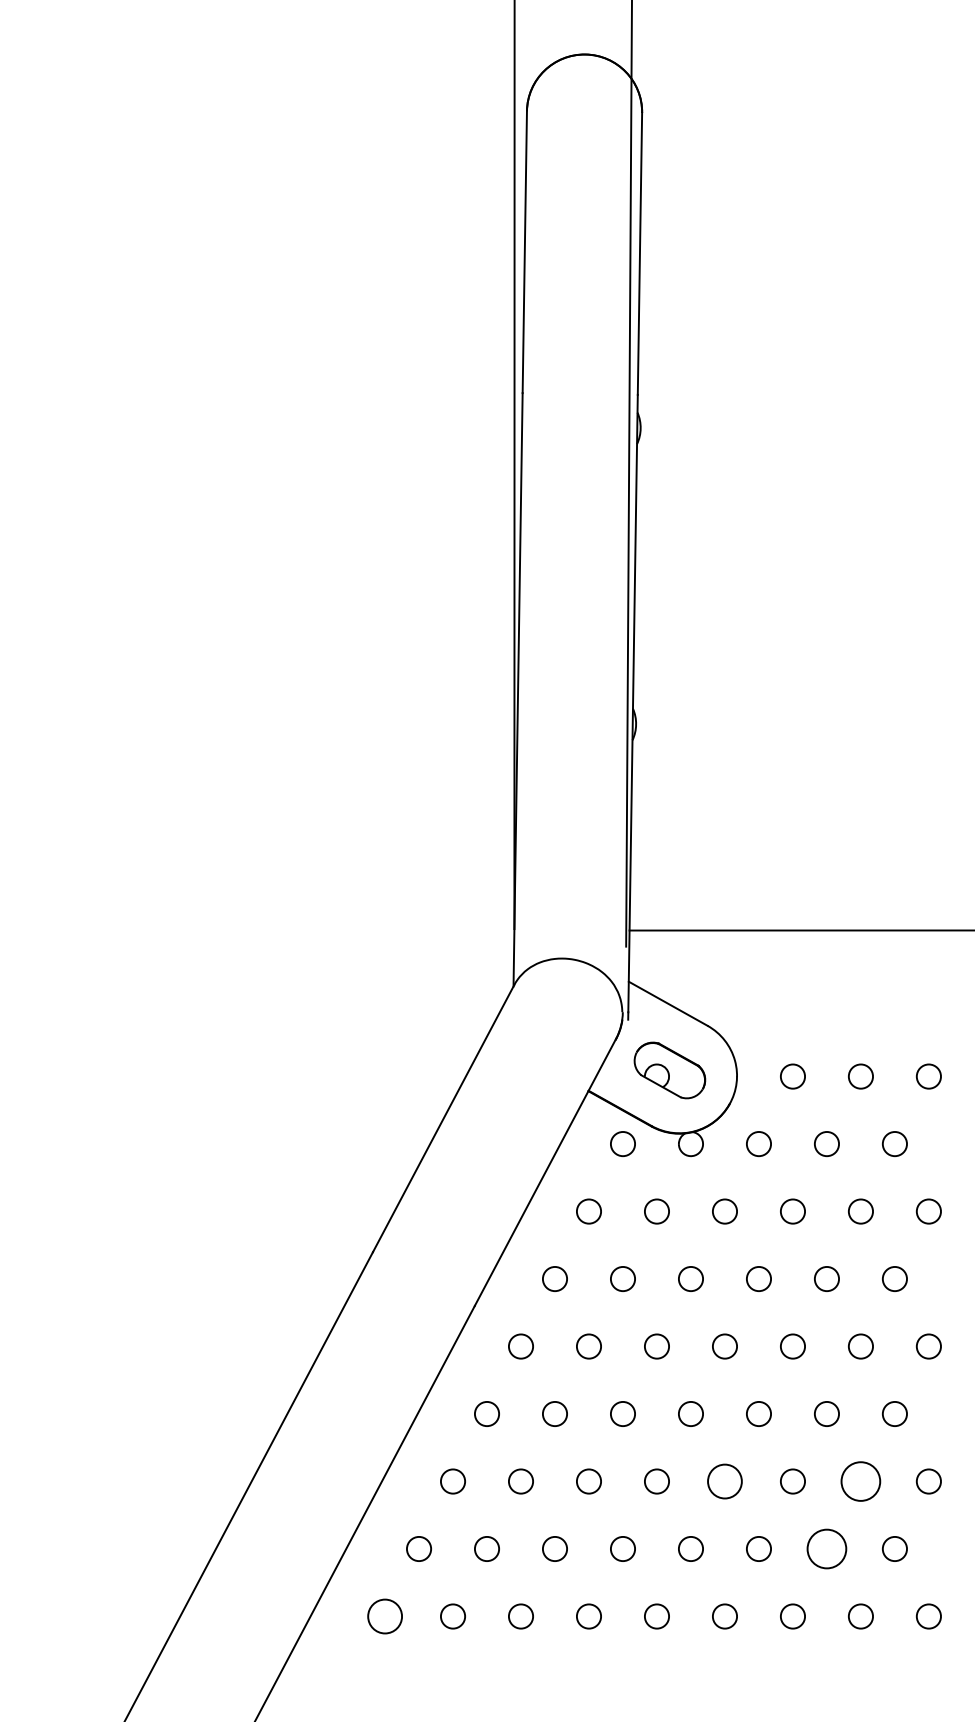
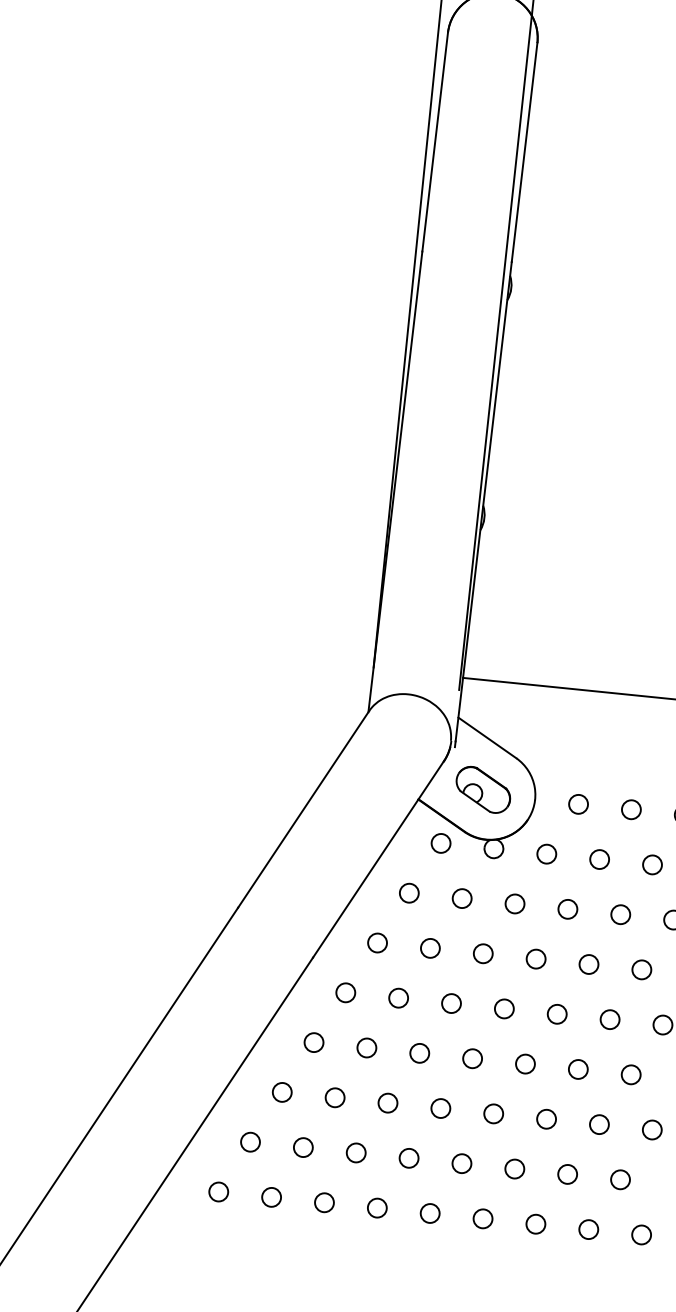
circle: (724, 1481) -> (493, 1113), size x0.71
circle: (860, 1481) -> (599, 1124), size x0.62
circle: (826, 1548) -> (567, 1173), size x0.62
circle: (384, 1616) -> (218, 1191), size x0.71

